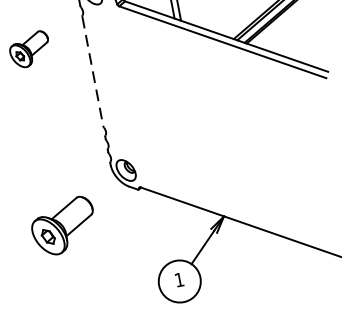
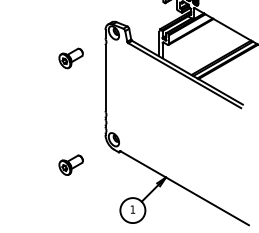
line: (92, 71) -> (105, 78), dashed -> solid
part: (62, 225) -> (70, 164), size x0.62

